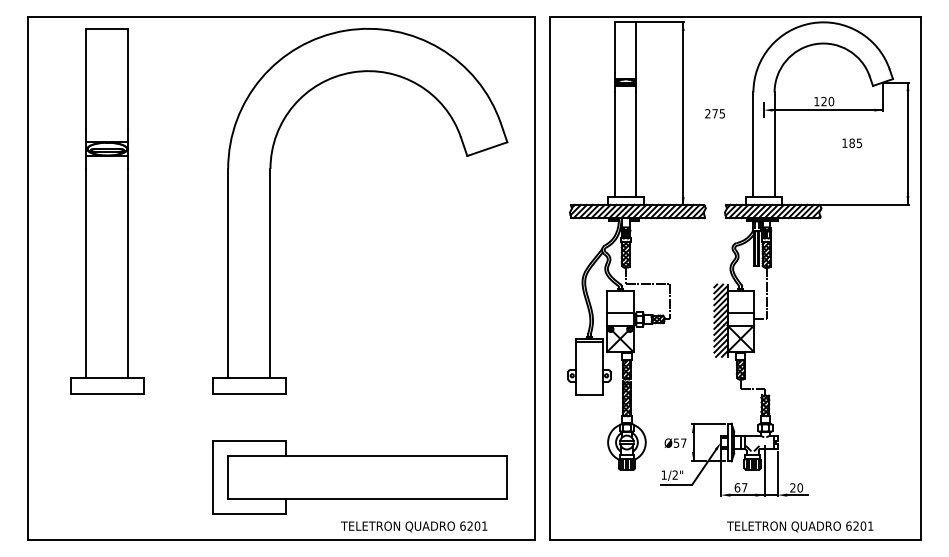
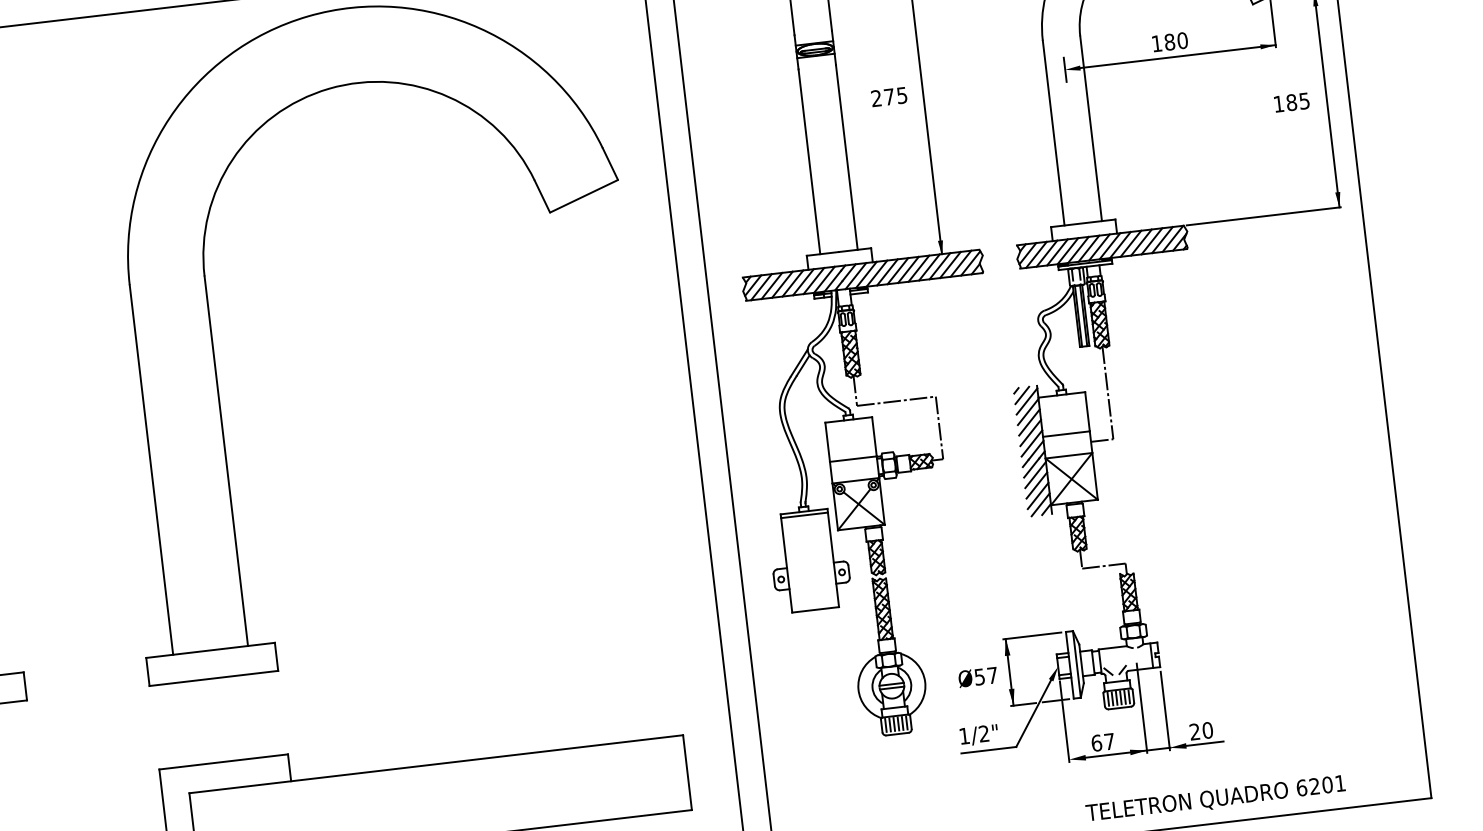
text: (823, 101) -> (1168, 42), 120 -> 180
text: (714, 113) -> (888, 96), moved
text: (851, 142) -> (1290, 101), moved

